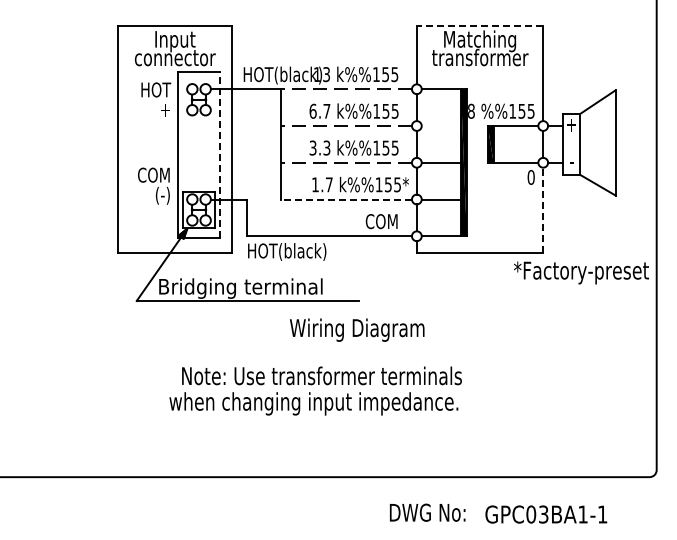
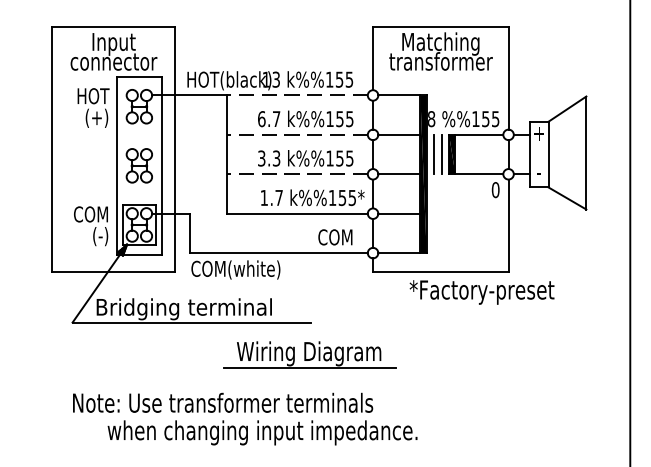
line: (479, 25) -> (440, 27), dashed -> solid
text: (159, 110) -> (97, 118), + -> (+)
line: (440, 126) -> (398, 135), added
line: (473, 144) -> (433, 154), added
line: (480, 144) -> (441, 154), added
part: (198, 154) -> (138, 165), added
line: (220, 154) -> (162, 165), dashed -> solid
text: (153, 185) -> (90, 225), moved
line: (346, 199) -> (297, 213), dashed -> solid
line: (543, 210) -> (508, 225), dashed -> solid
text: (288, 251) -> (235, 269), HOT(black) -> COM(white)
text: (581, 272) -> (482, 291), moved
line: (357, 343) -> (309, 368), added
text: (321, 375) -> (222, 402), moved

